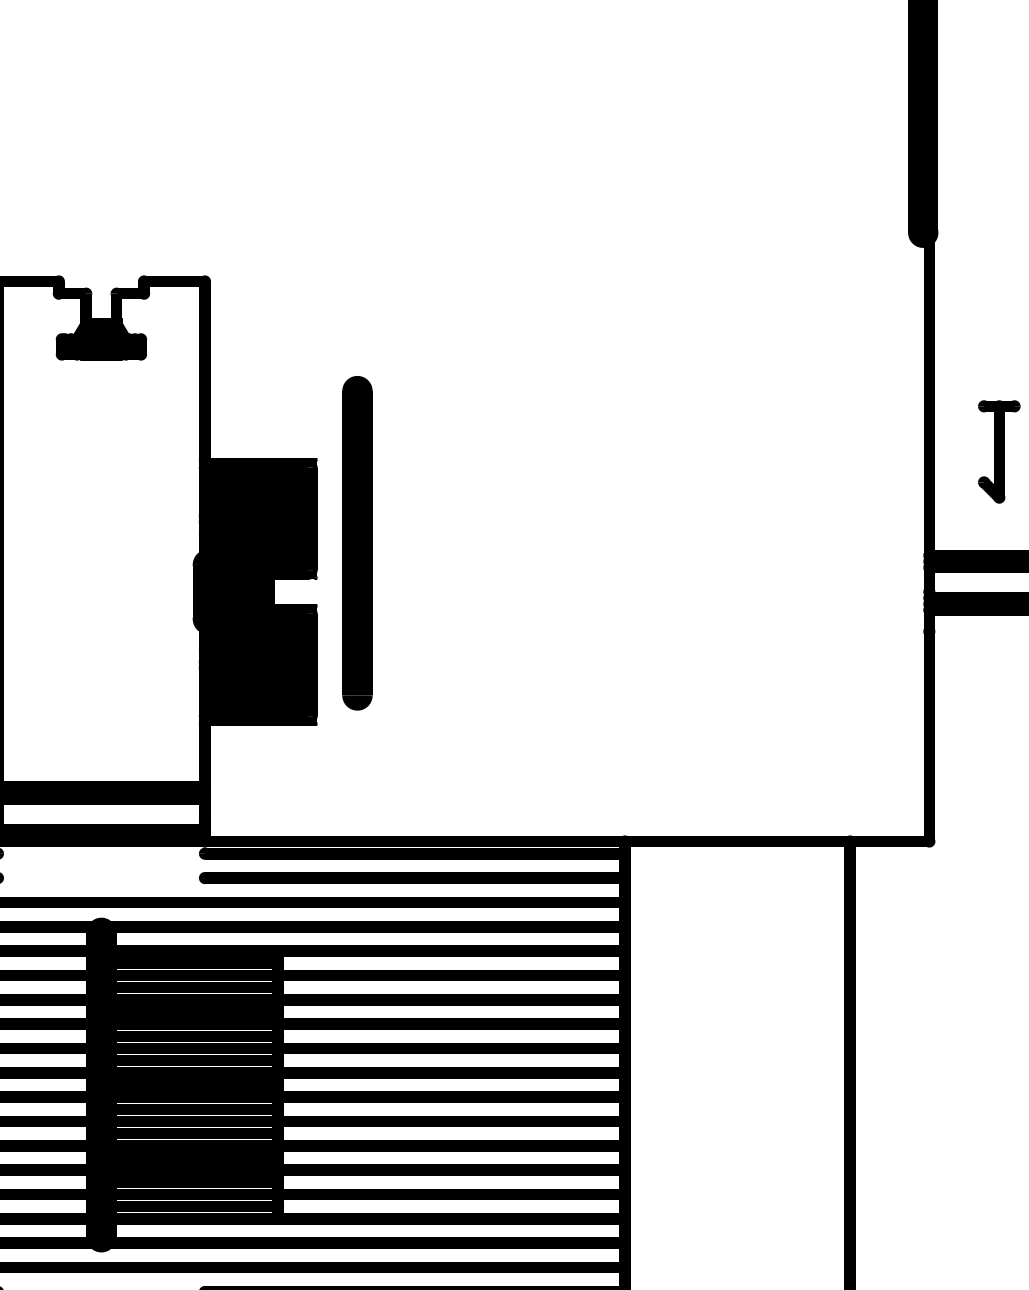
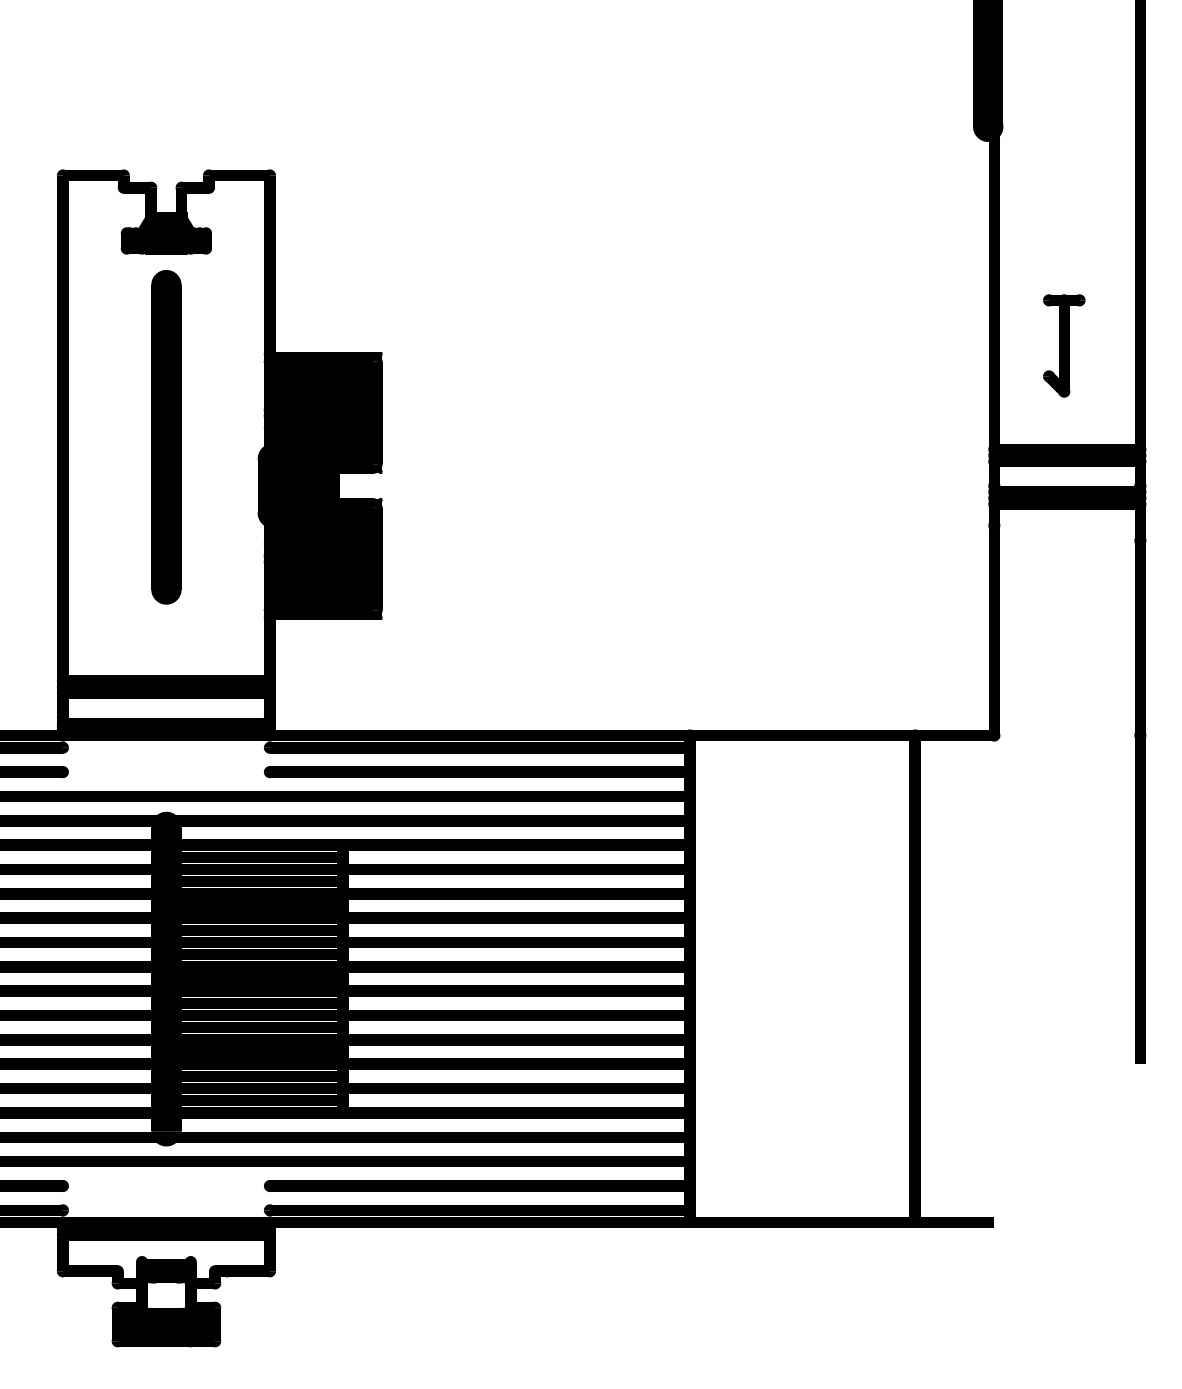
part: (357, 543) -> (166, 437), moved

